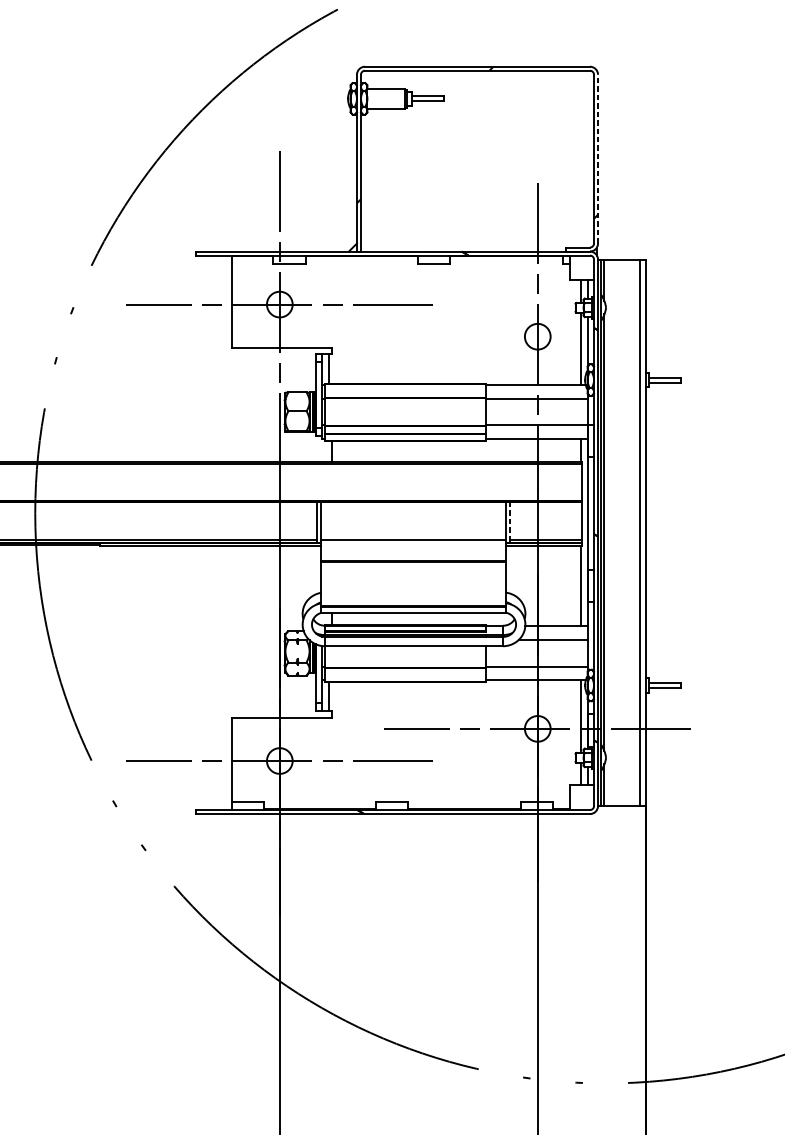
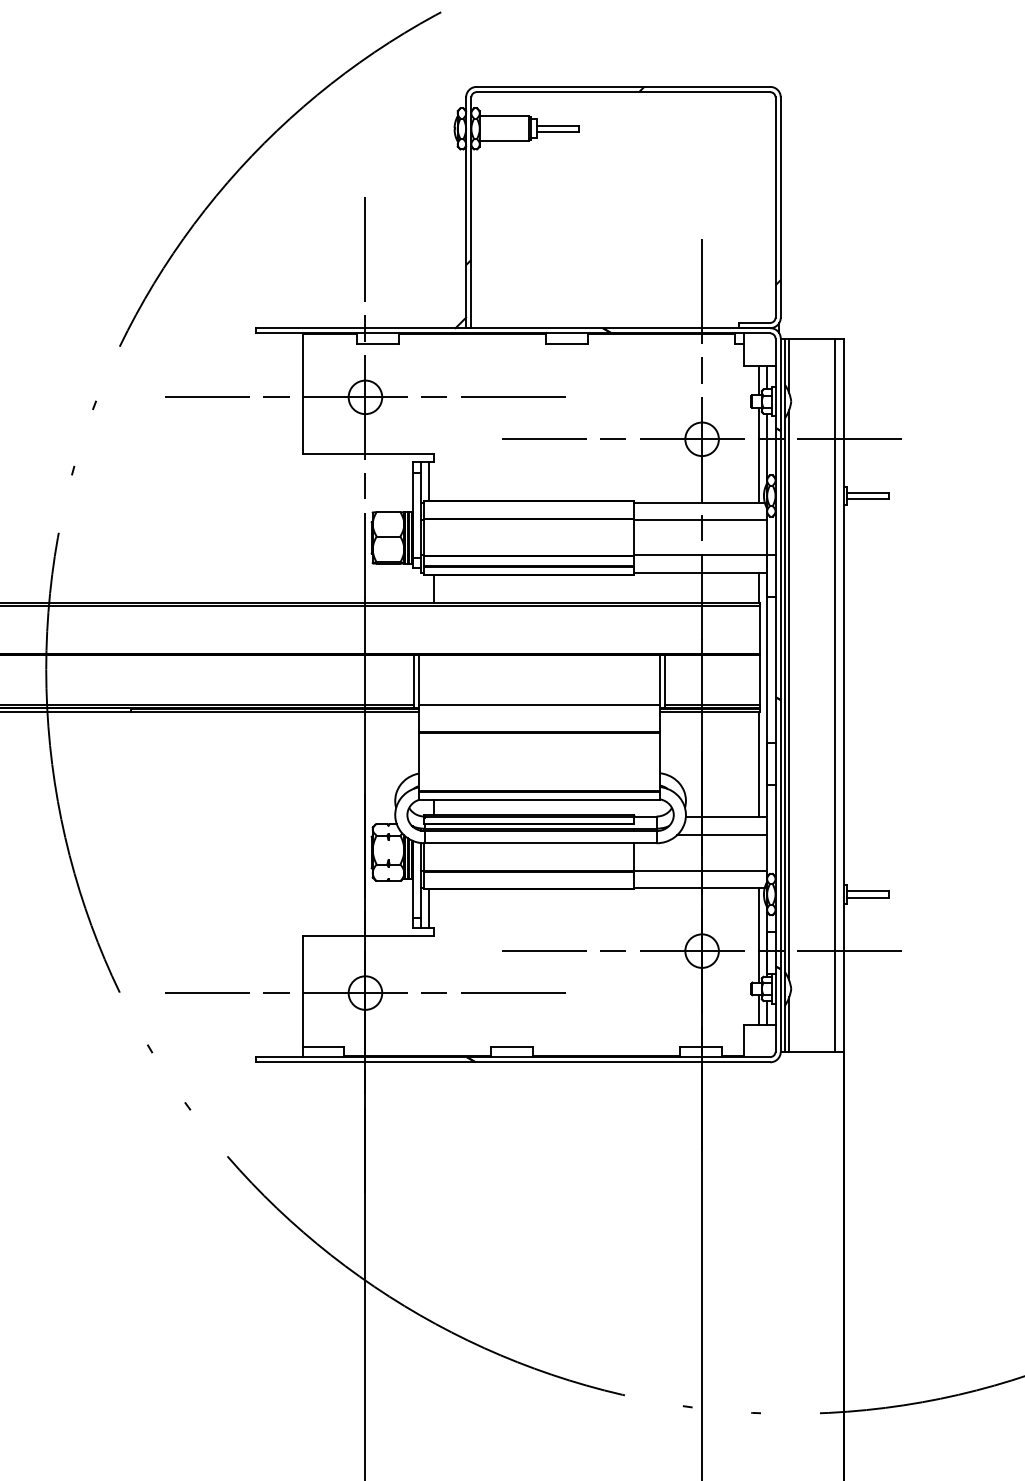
line: (597, 159) -> (780, 207), dashed -> solid
line: (537, 336) -> (701, 439), added
line: (509, 521) -> (665, 680), dashed -> solid

